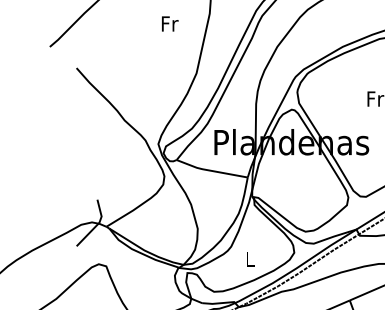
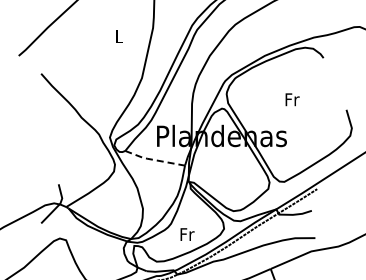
text: (169, 23) -> (119, 36), Fr -> L
line: (210, 170) -> (153, 159), solid -> dashed
text: (250, 259) -> (187, 234), L -> Fr

